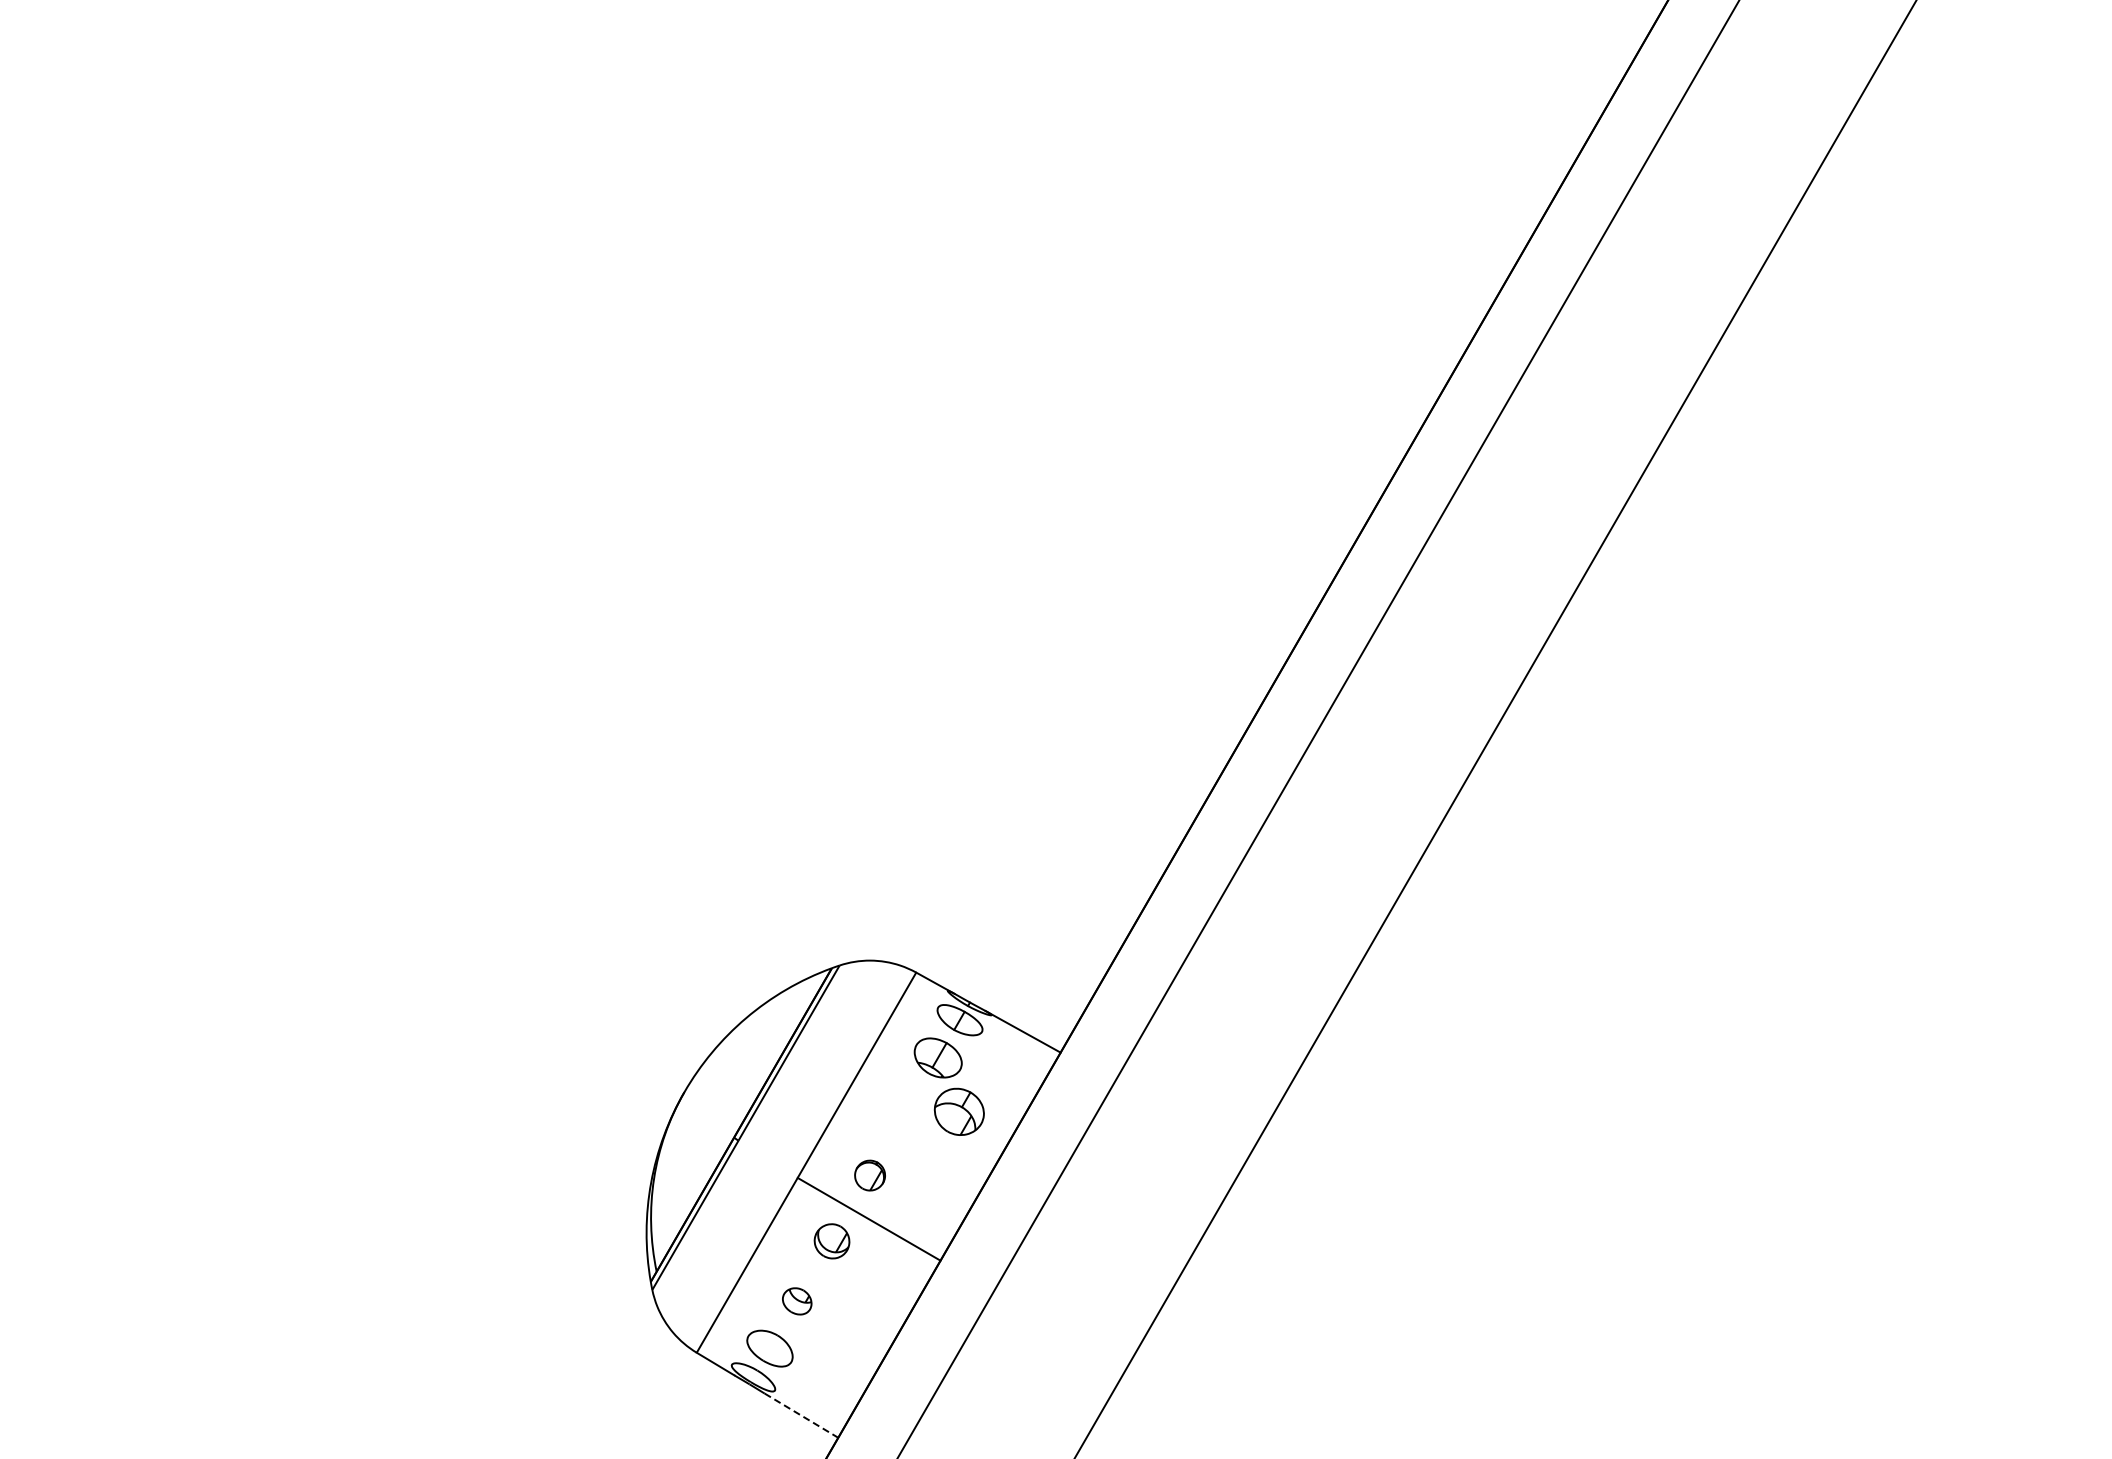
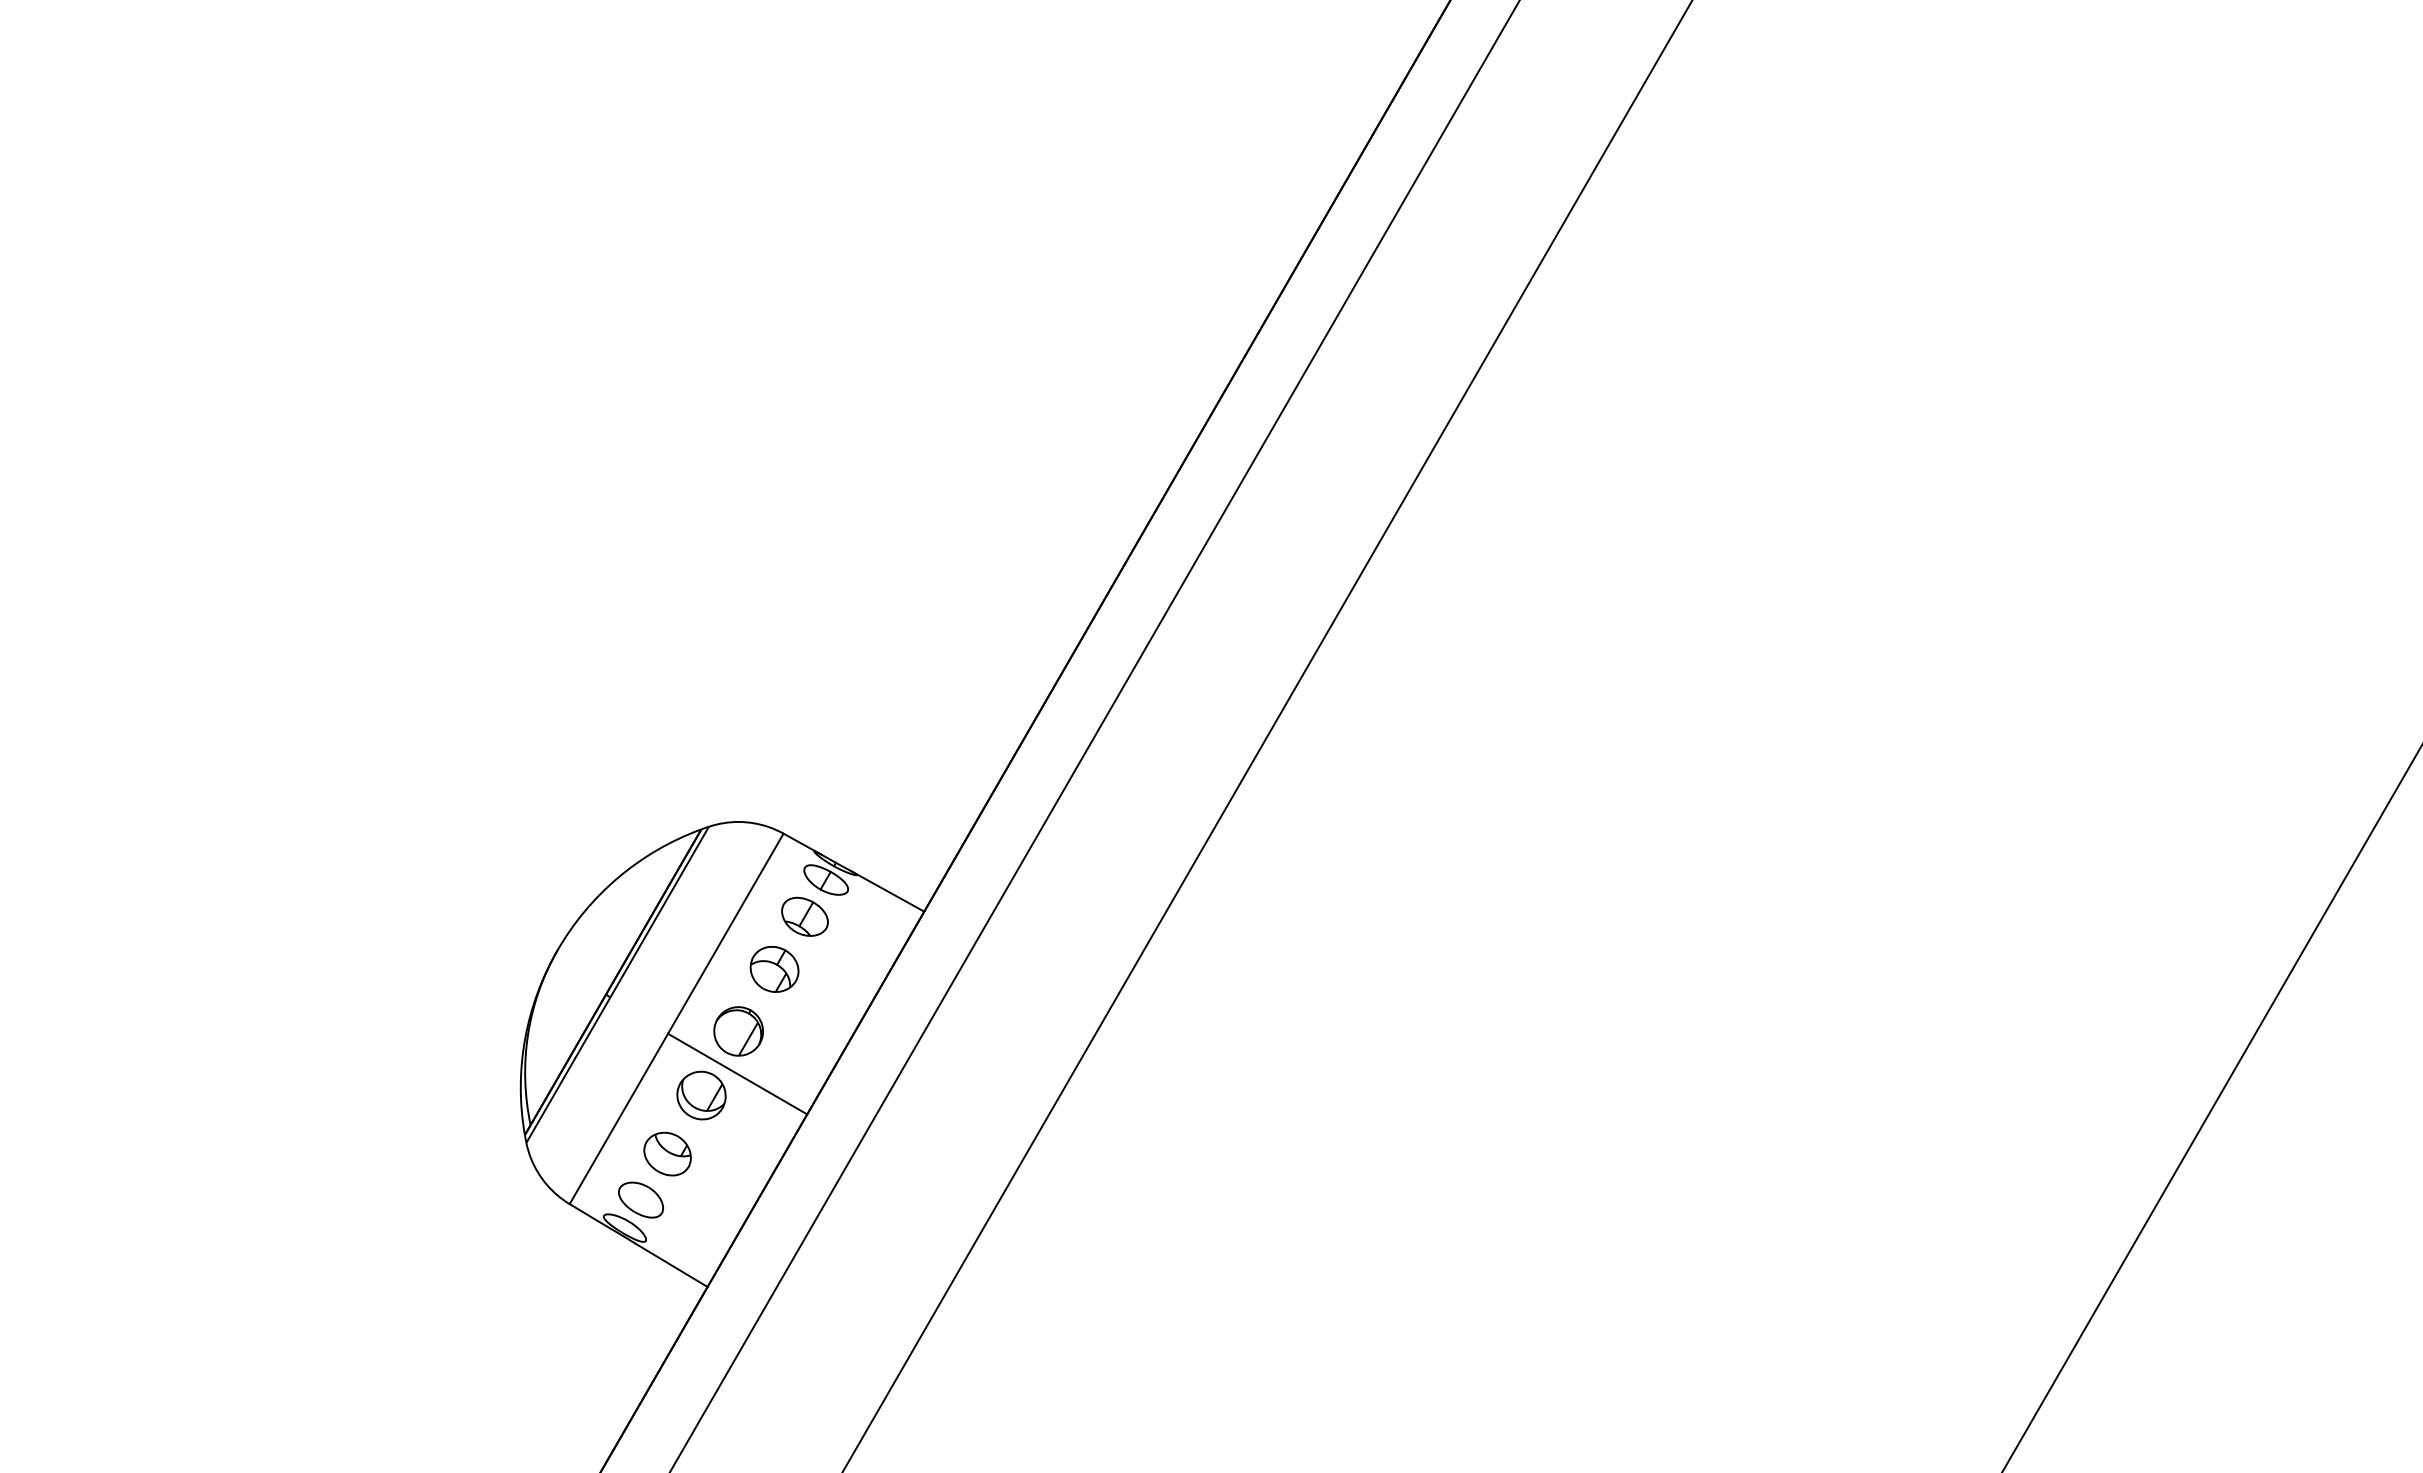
part: (959, 1111) -> (774, 969), moved
part: (870, 1175) -> (738, 1031), size x1.67
part: (832, 1241) -> (701, 1095), size x1.43
part: (797, 1300) -> (667, 1153), size x1.67
line: (801, 1415) -> (671, 1265), dashed -> solid

